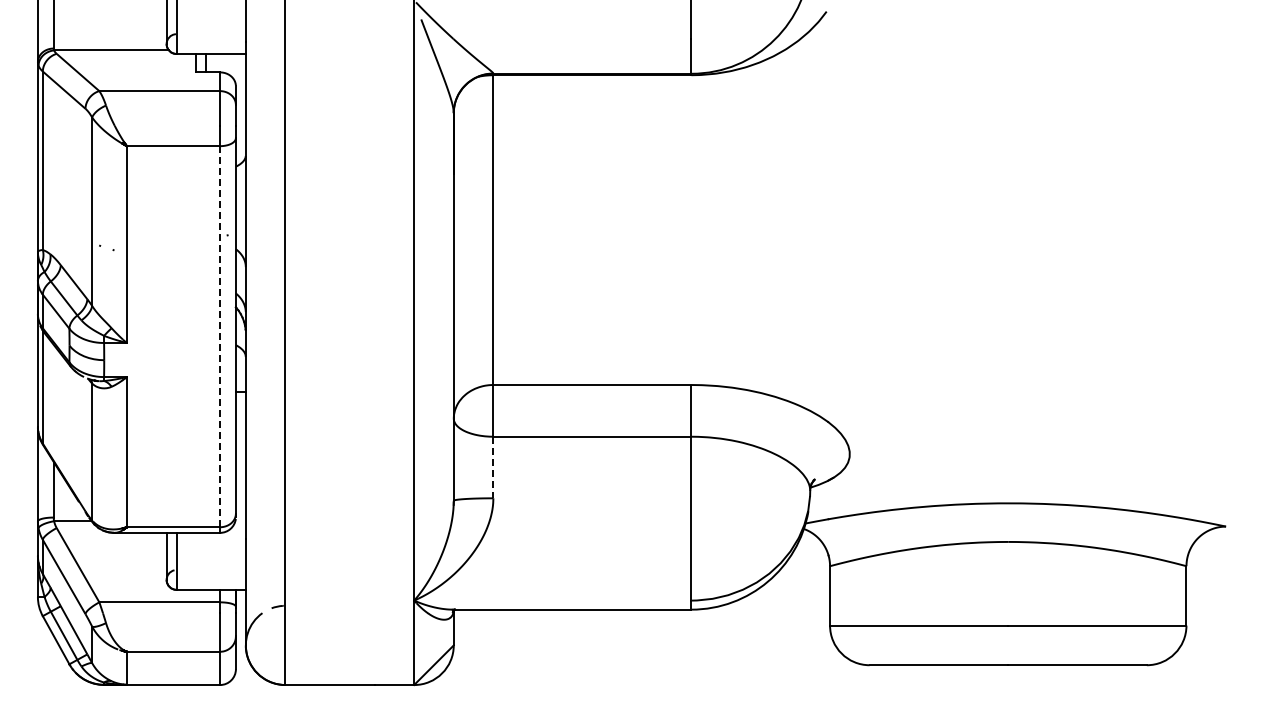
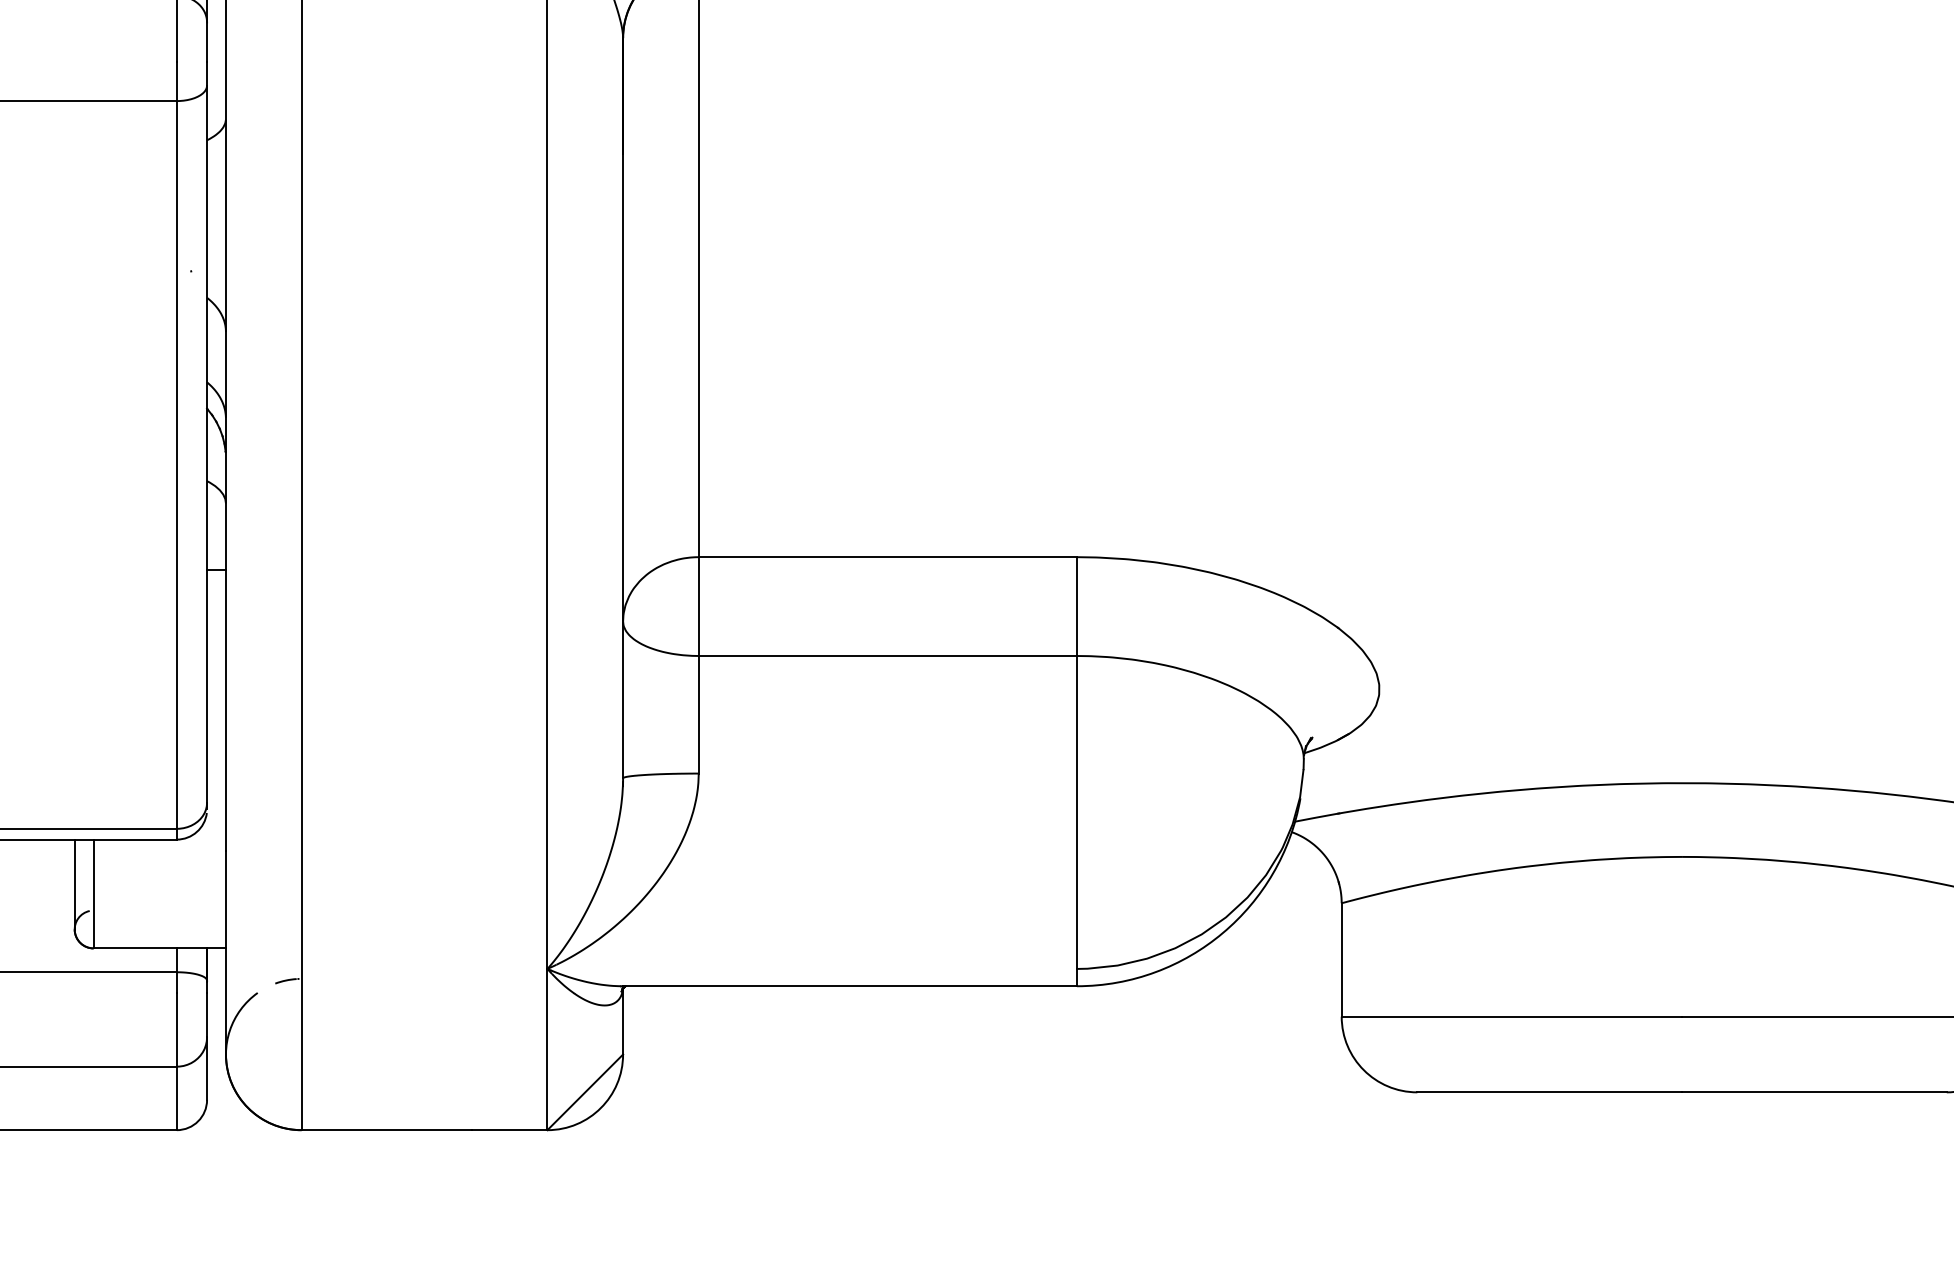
line: (220, 336) -> (177, 464), dashed -> solid
line: (493, 467) -> (698, 714), dashed -> solid

